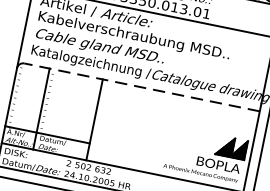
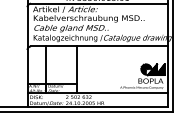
line: (140, 87) -> (98, 46), dashed -> solid
hatch: (215, 143) -> (146, 69), added

